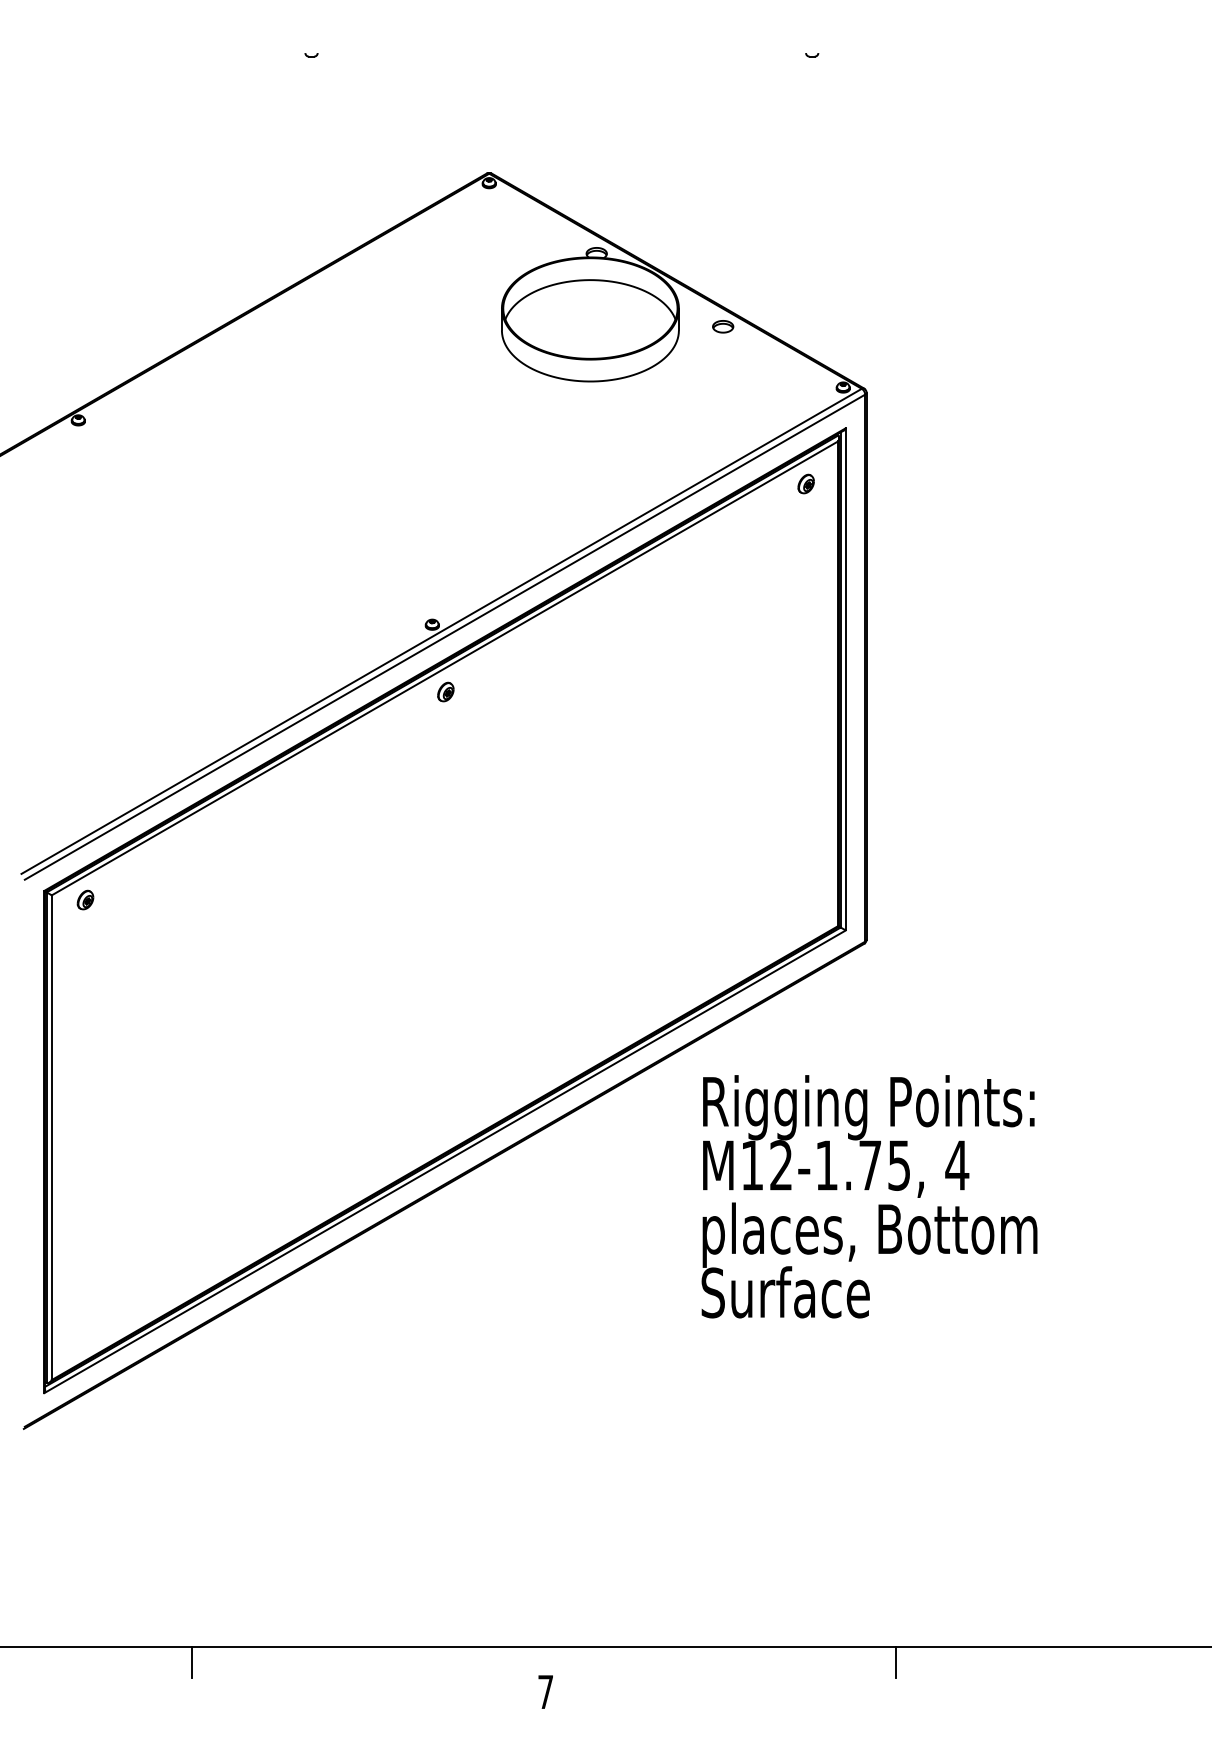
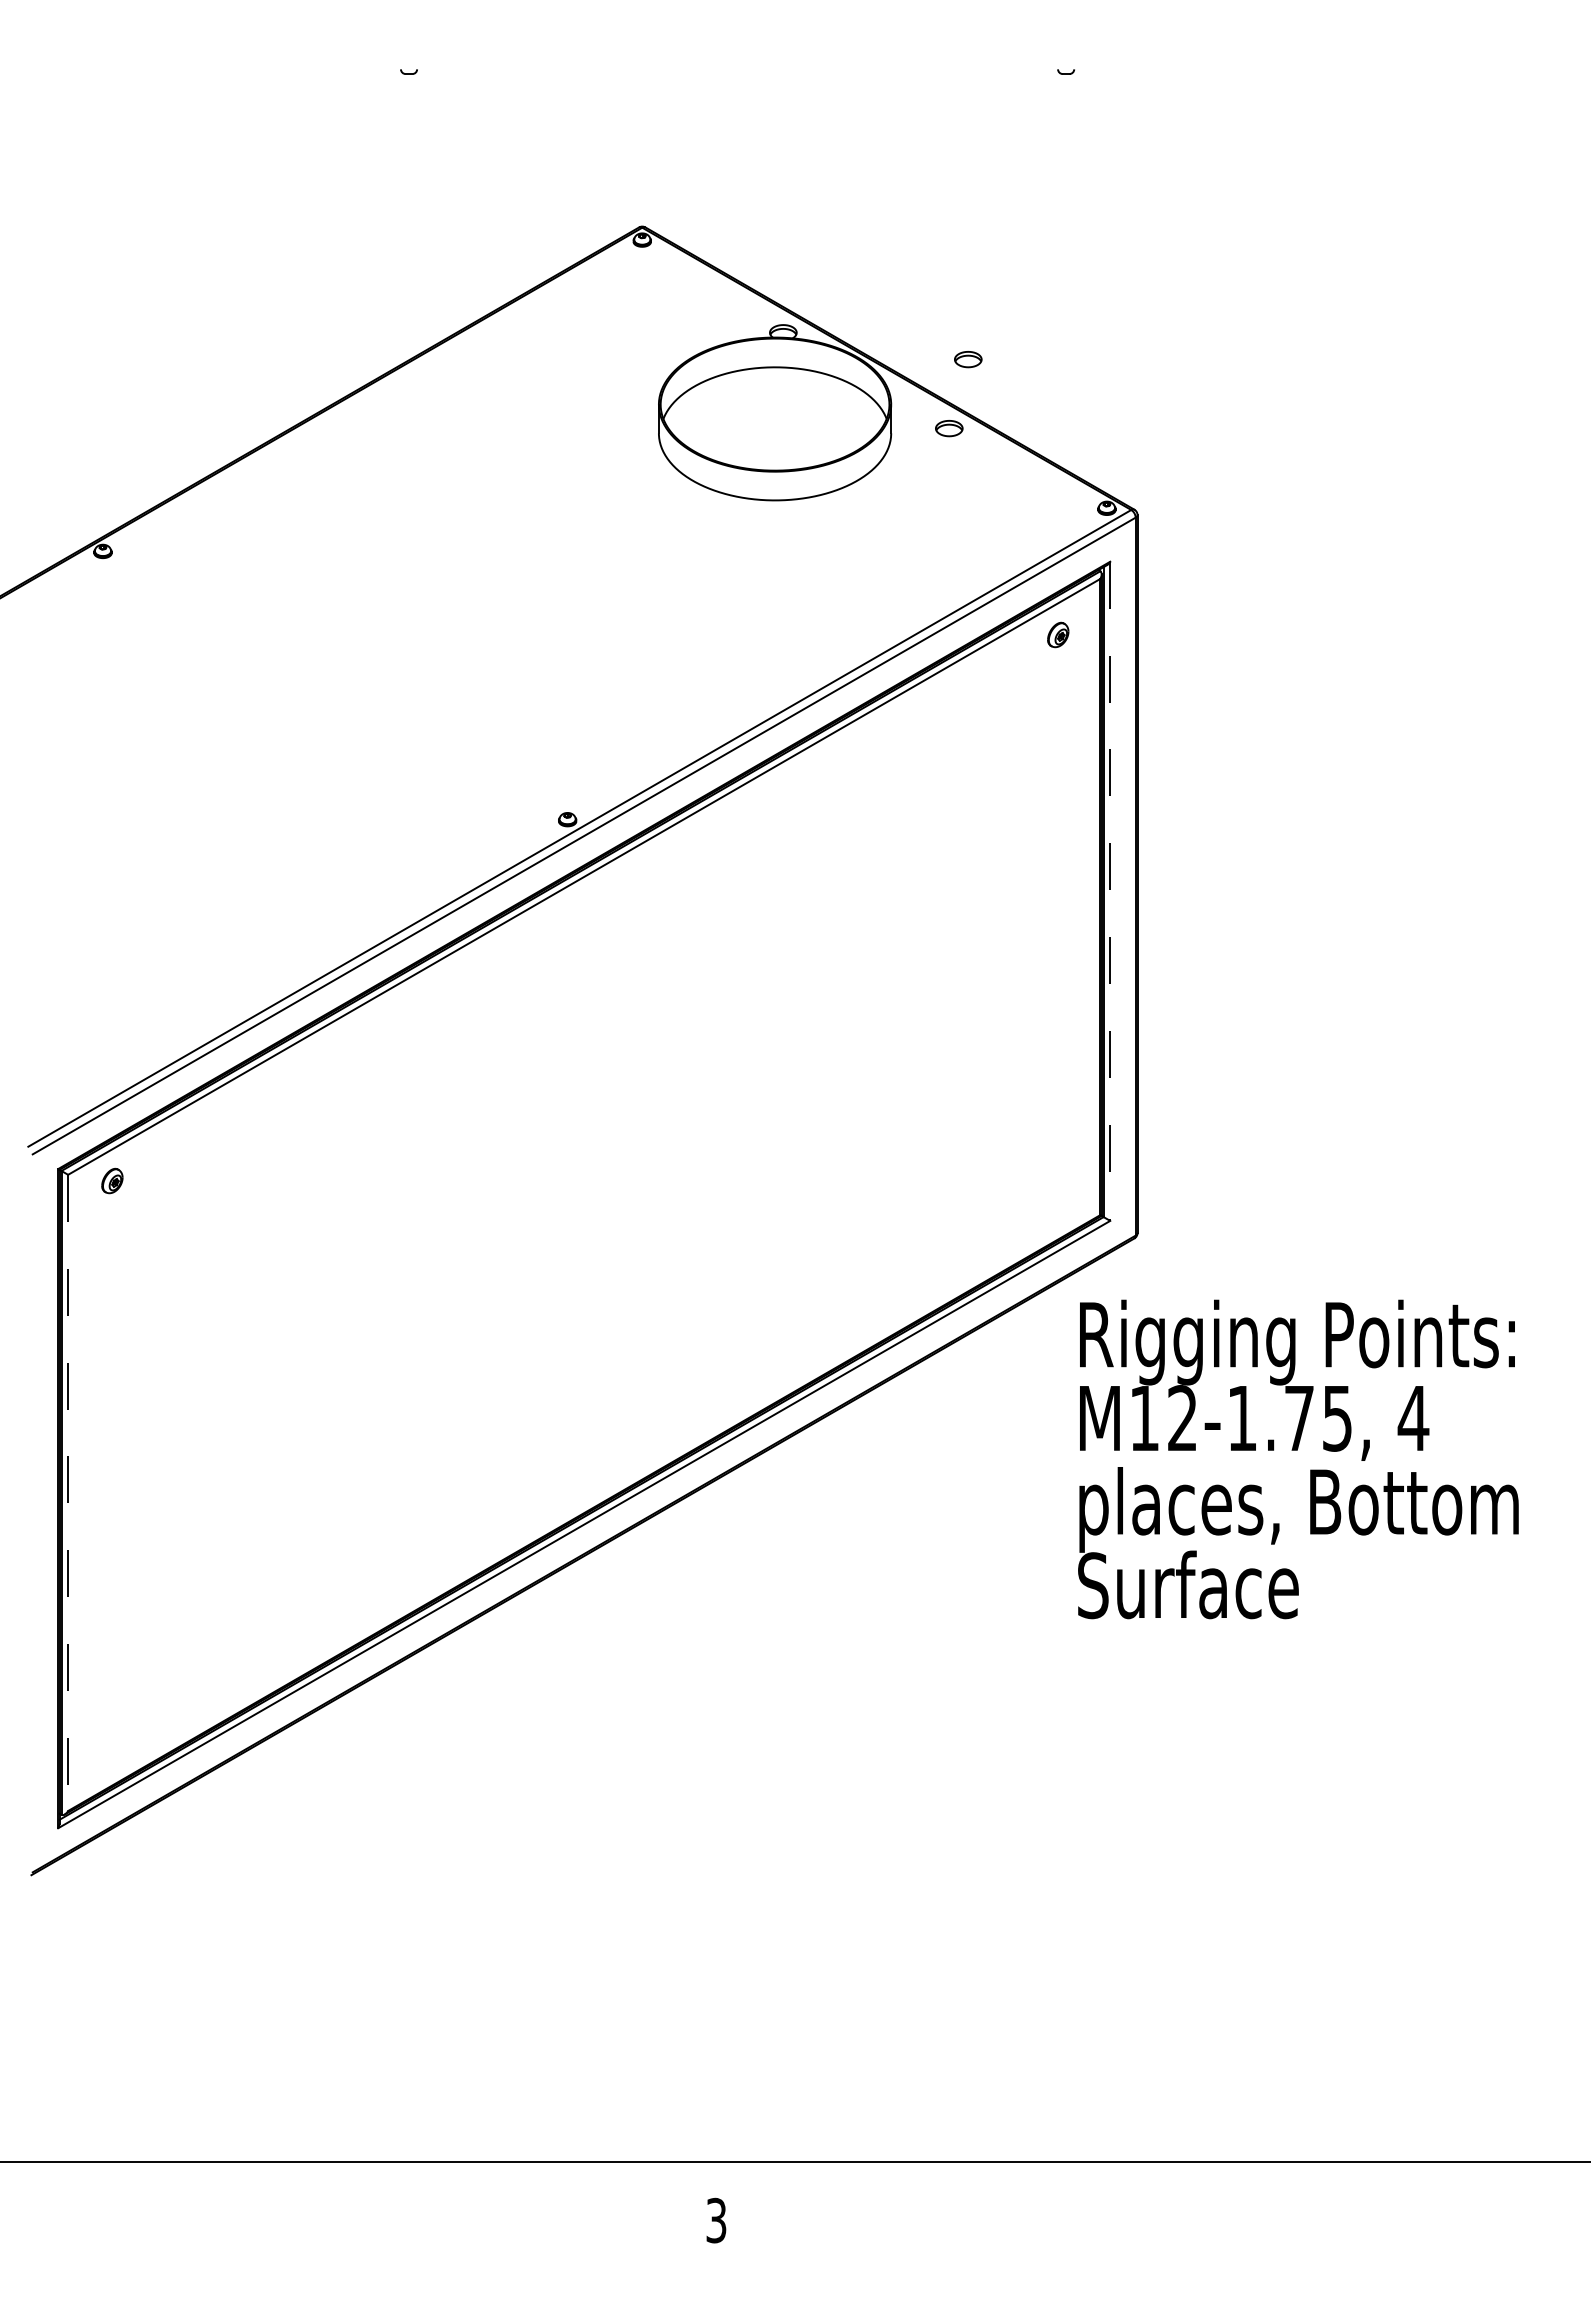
part: (737, 274) -> (968, 359), added
line: (845, 679) -> (1110, 891), solid -> dashed
part: (446, 691) -> (585, 907), removed
line: (52, 1138) -> (68, 1493), solid -> dashed
text: (869, 1196) -> (1298, 1459), moved
line: (191, 1662) -> (251, 2181), removed
line: (895, 1662) -> (1175, 2181), removed
text: (545, 1692) -> (716, 2220), 7 -> 3

